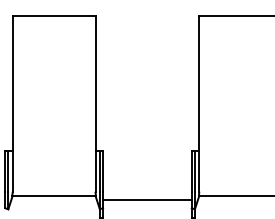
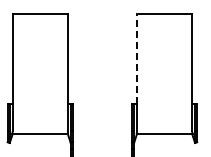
line: (198, 84) -> (136, 59), solid -> dashed
line: (146, 199) -> (101, 136), removed

